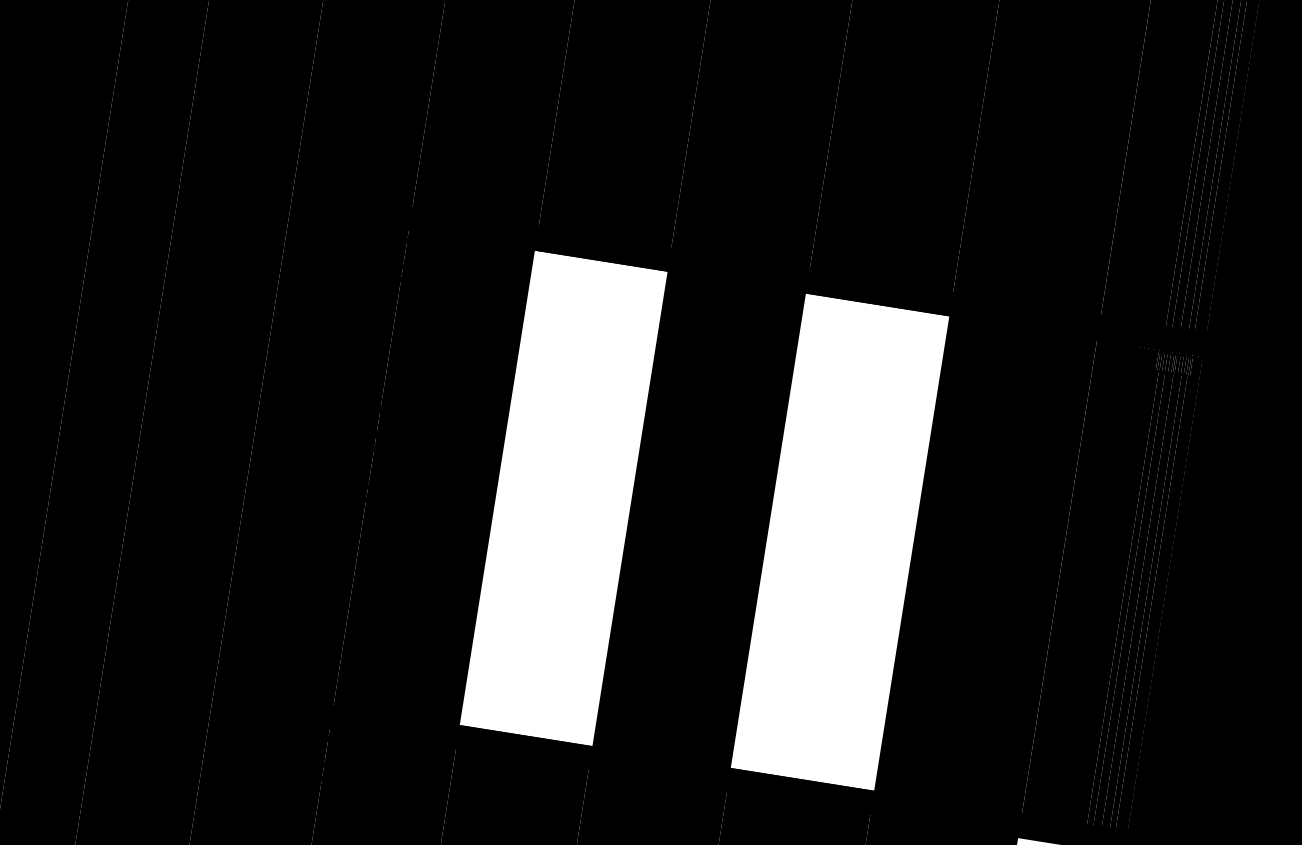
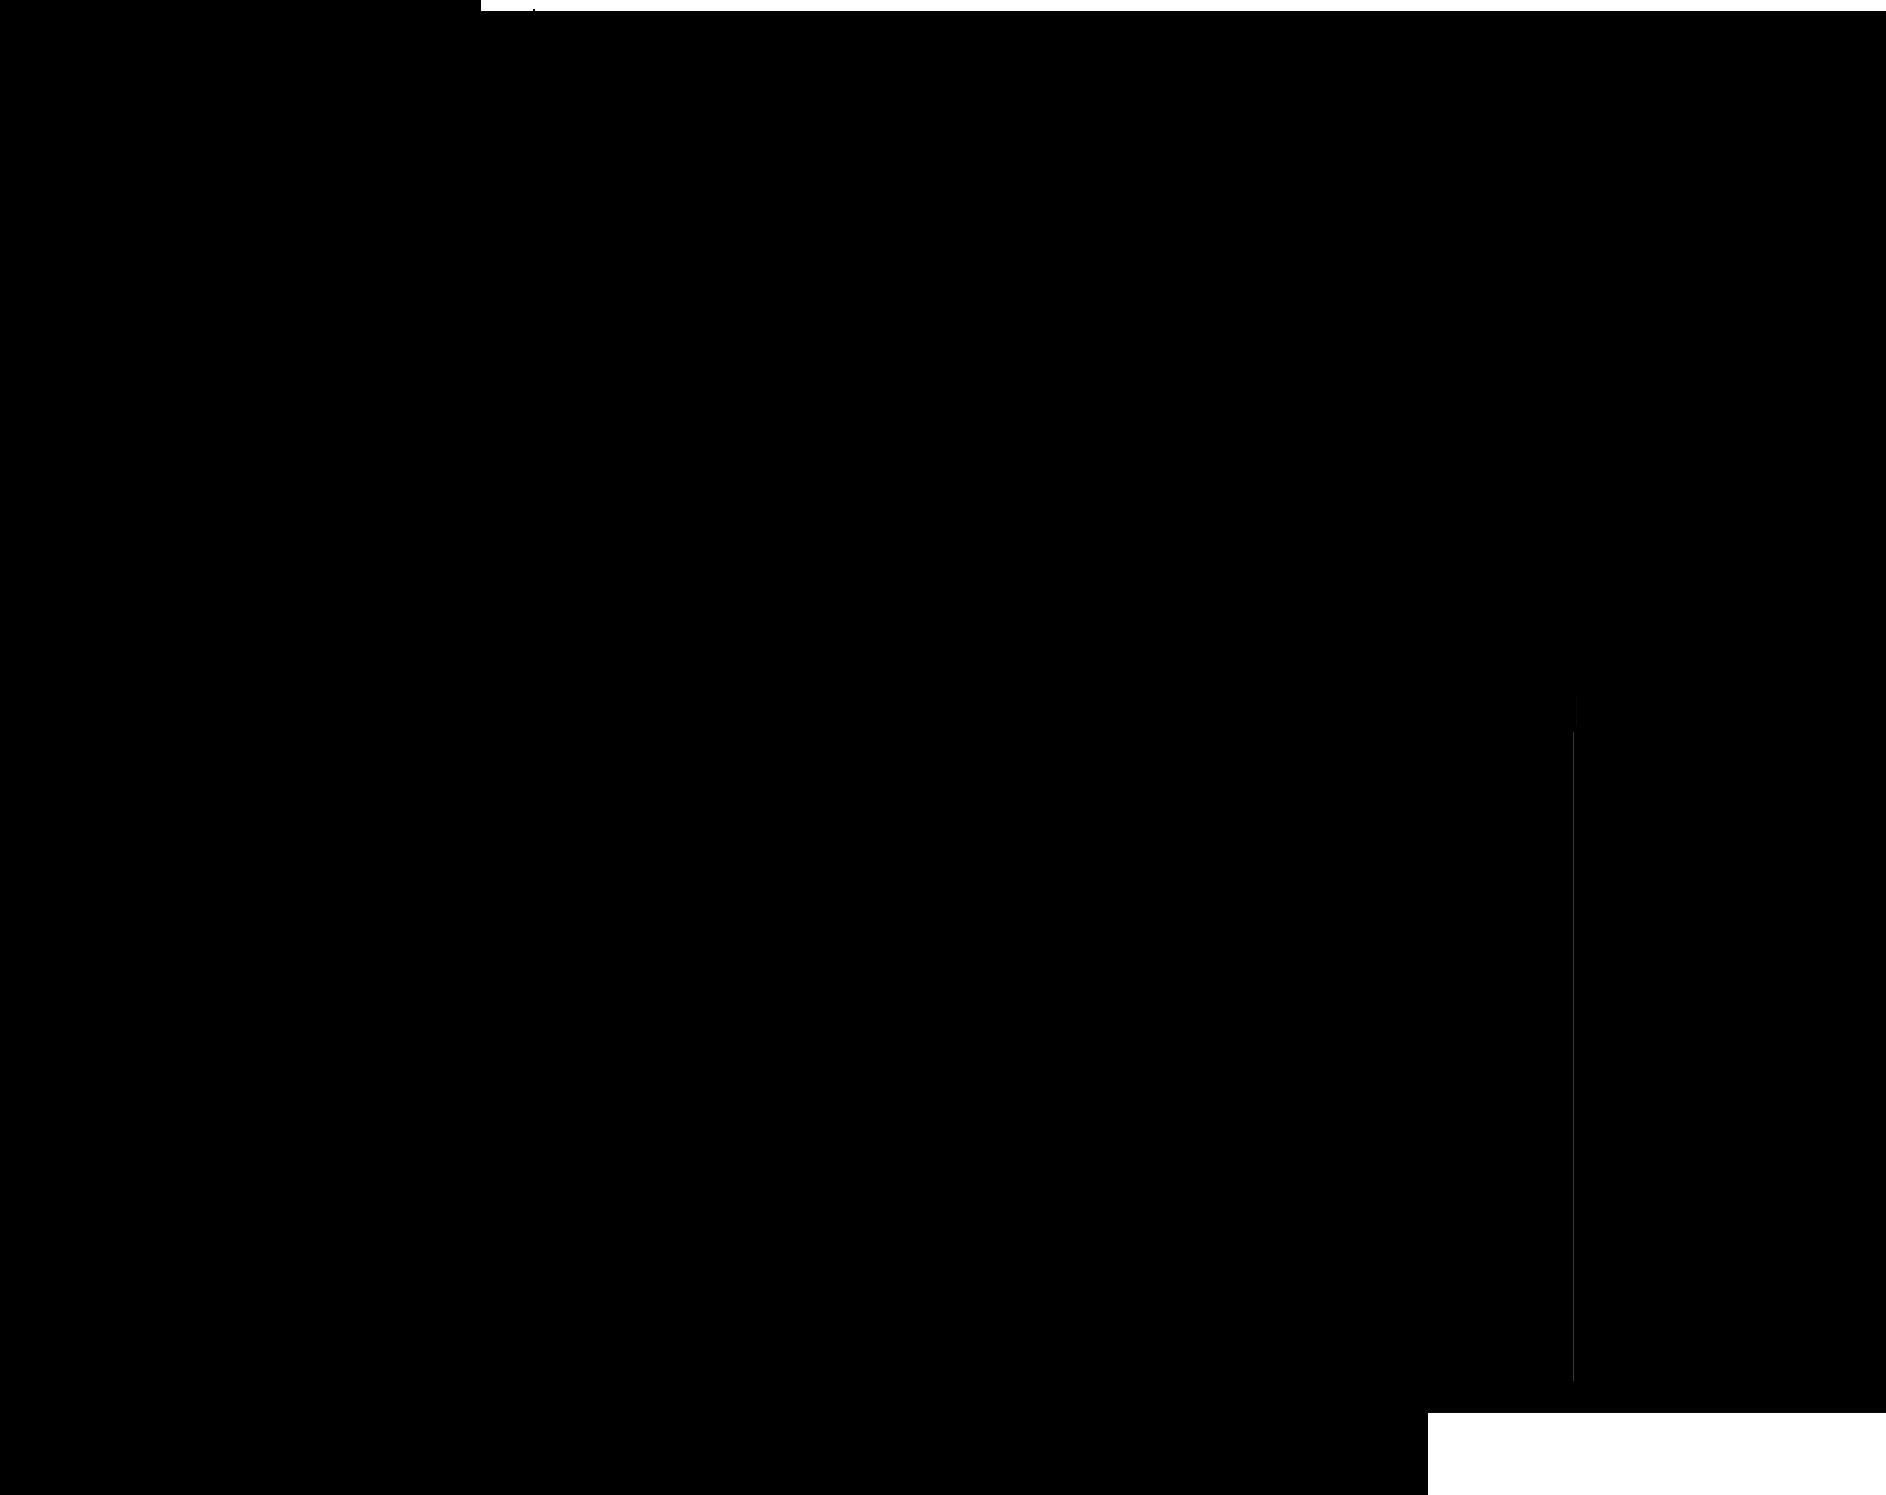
fill: (563, 497) -> (745, 1053), added
fill: (839, 541) -> (1125, 1053), added

